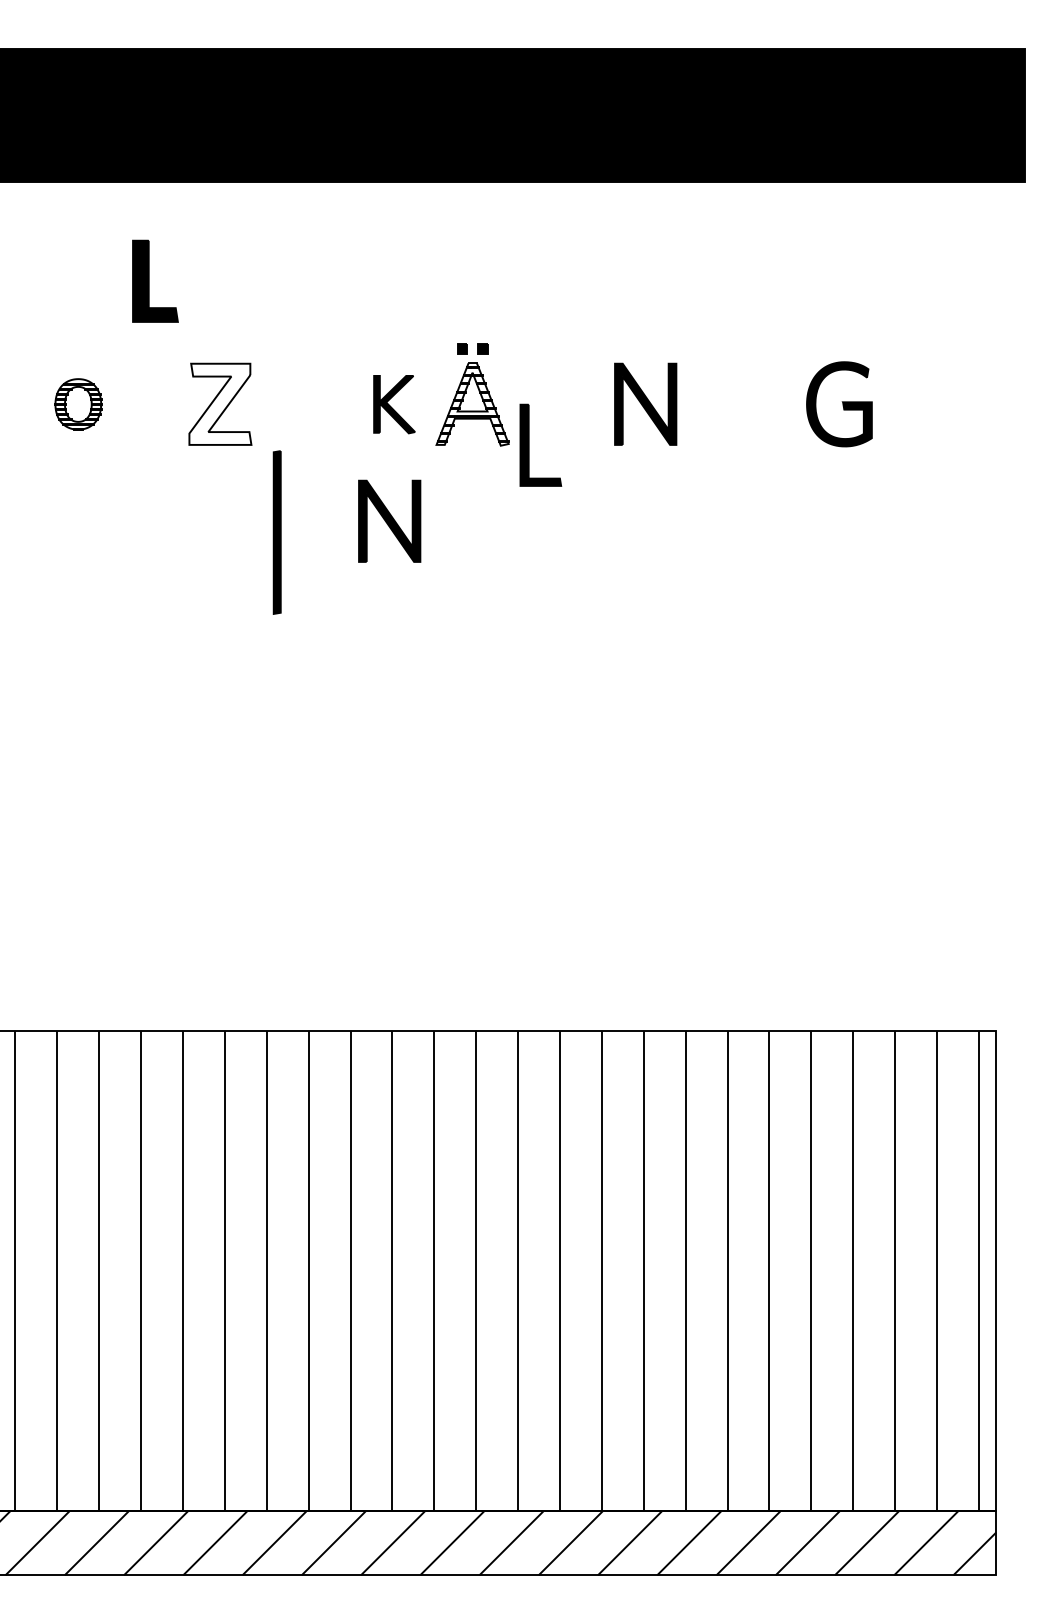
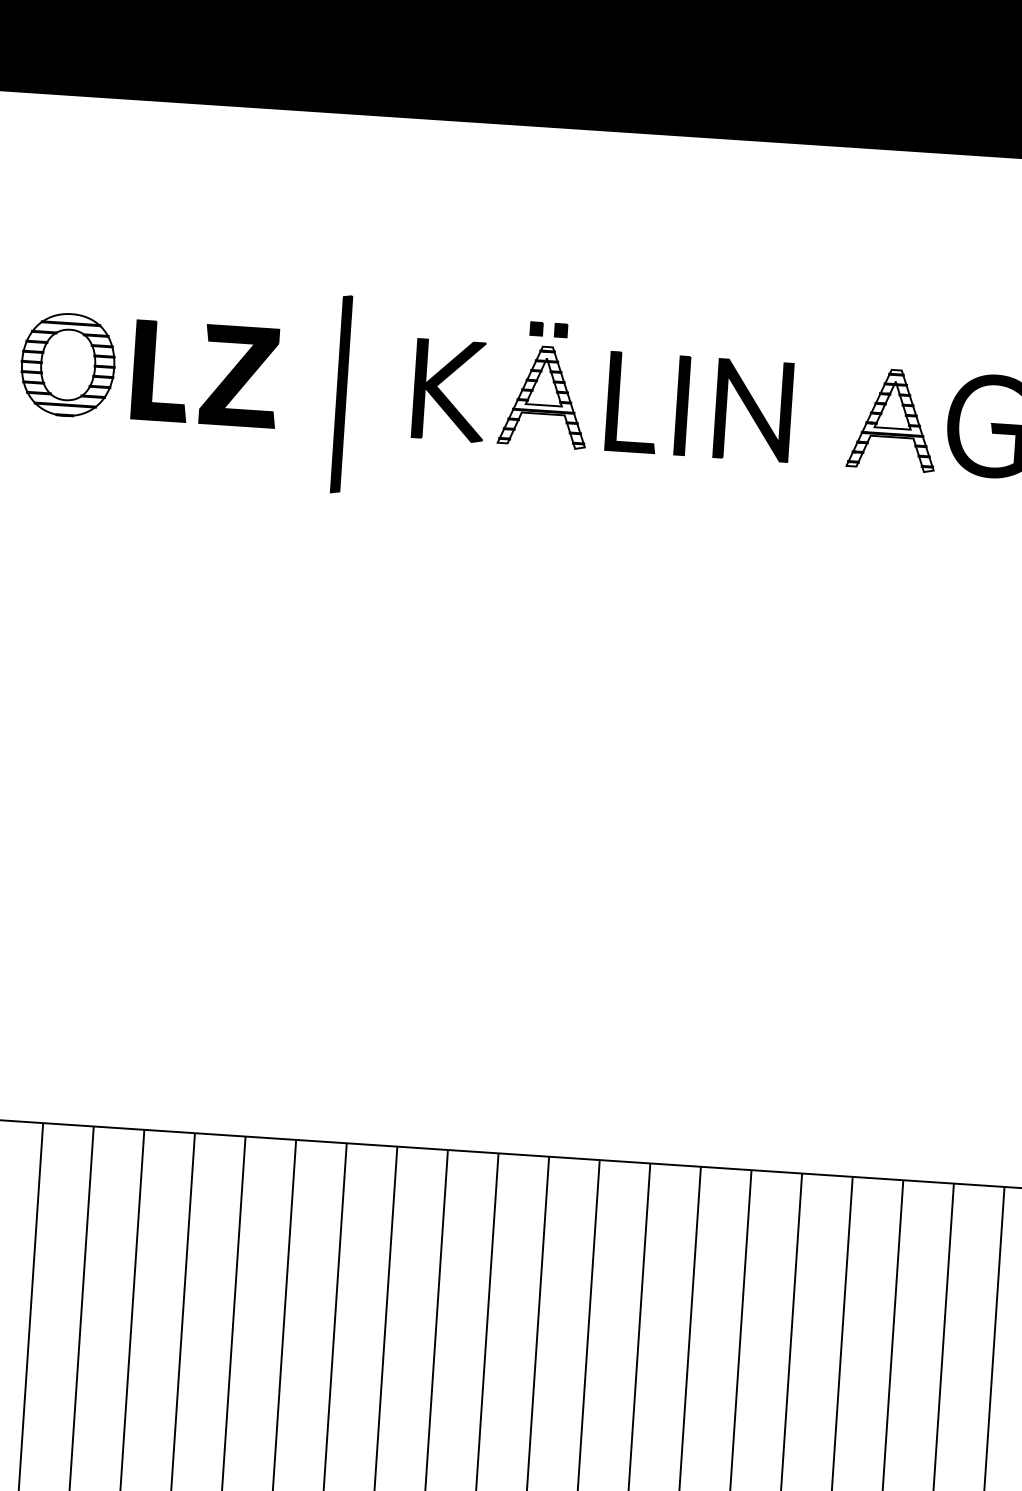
part: (155, 280) -> (161, 370), moved
fill: (220, 403) -> (240, 375), added
part: (78, 404) -> (68, 365), size x1.67
part: (394, 404) -> (450, 390), size x1.43
part: (586, 404) -> (681, 405), added
part: (761, 404) -> (893, 420), added
part: (529, 444) -> (619, 400), moved
part: (389, 520) -> (434, 530), removed
part: (276, 532) -> (340, 394), moved

